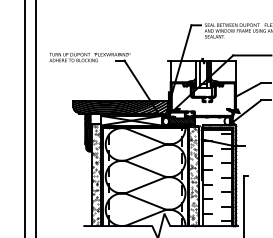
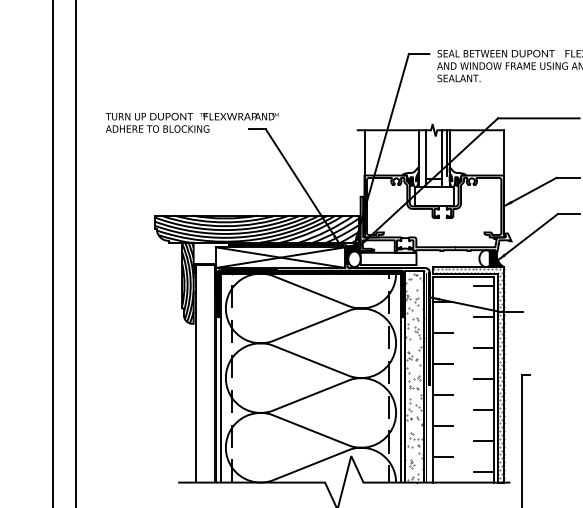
hatch: (181, 121) -> (387, 259), removed
hatch: (95, 174) -> (203, 372), removed

